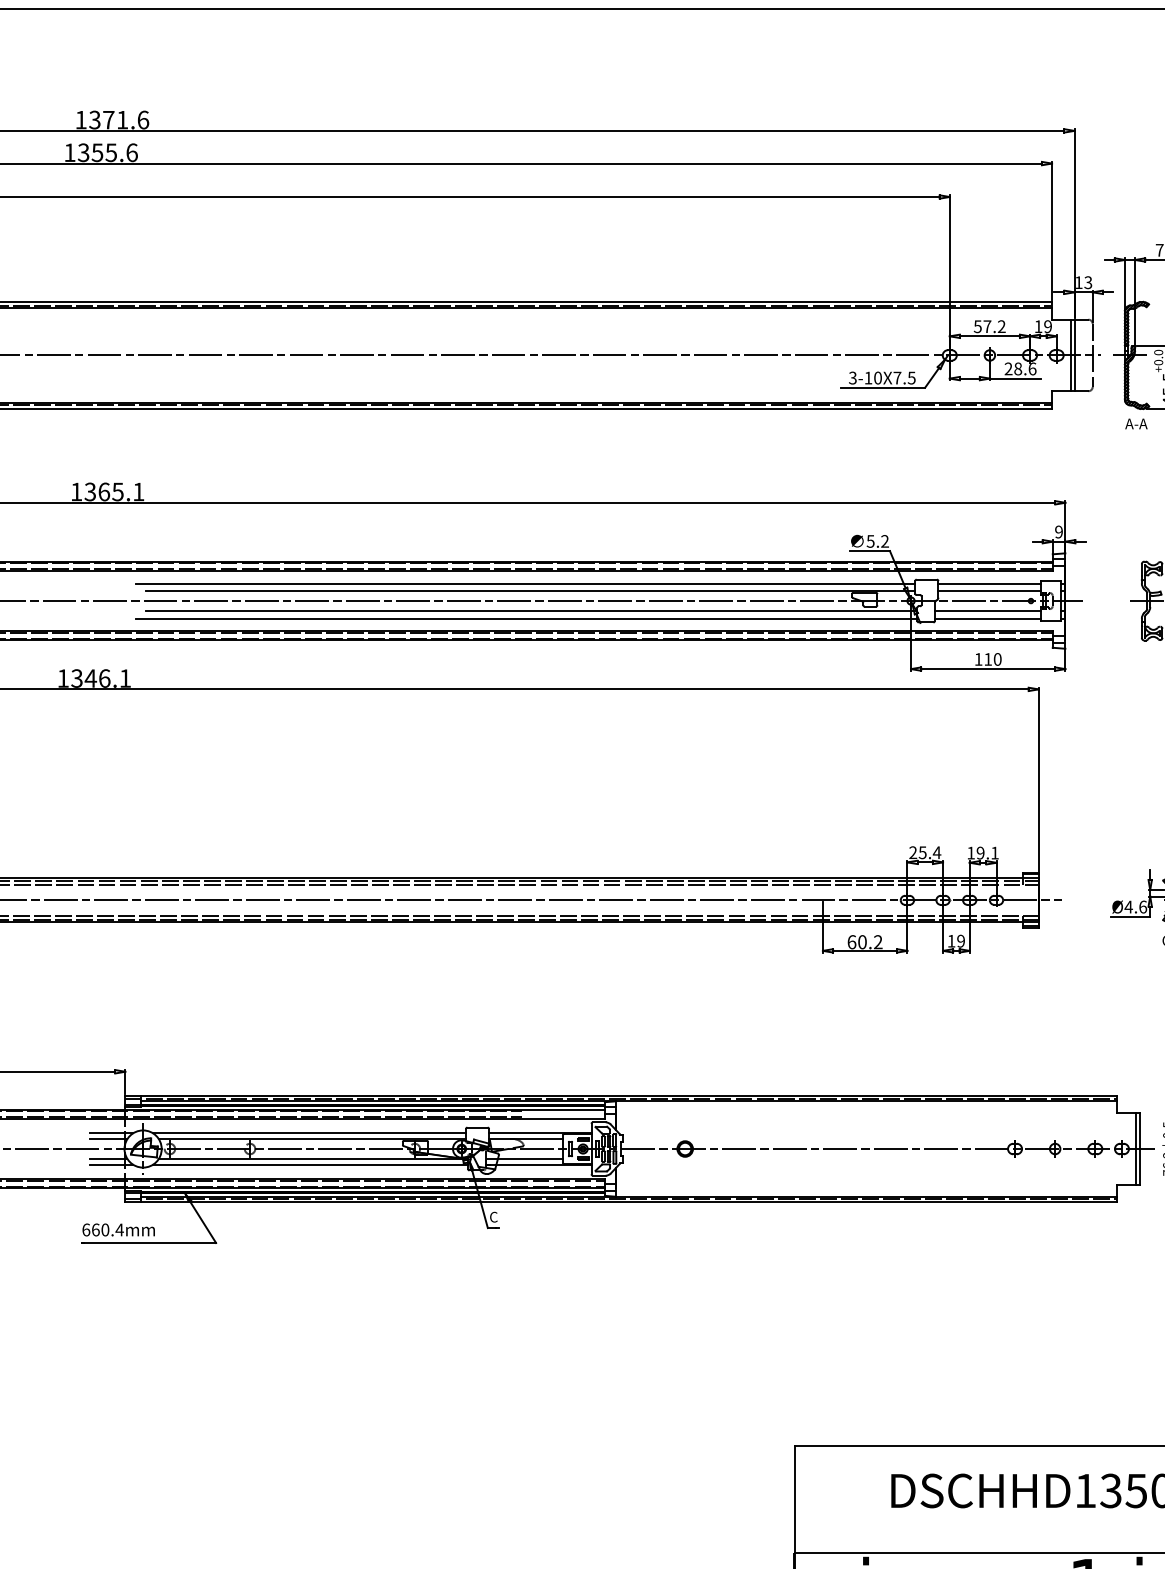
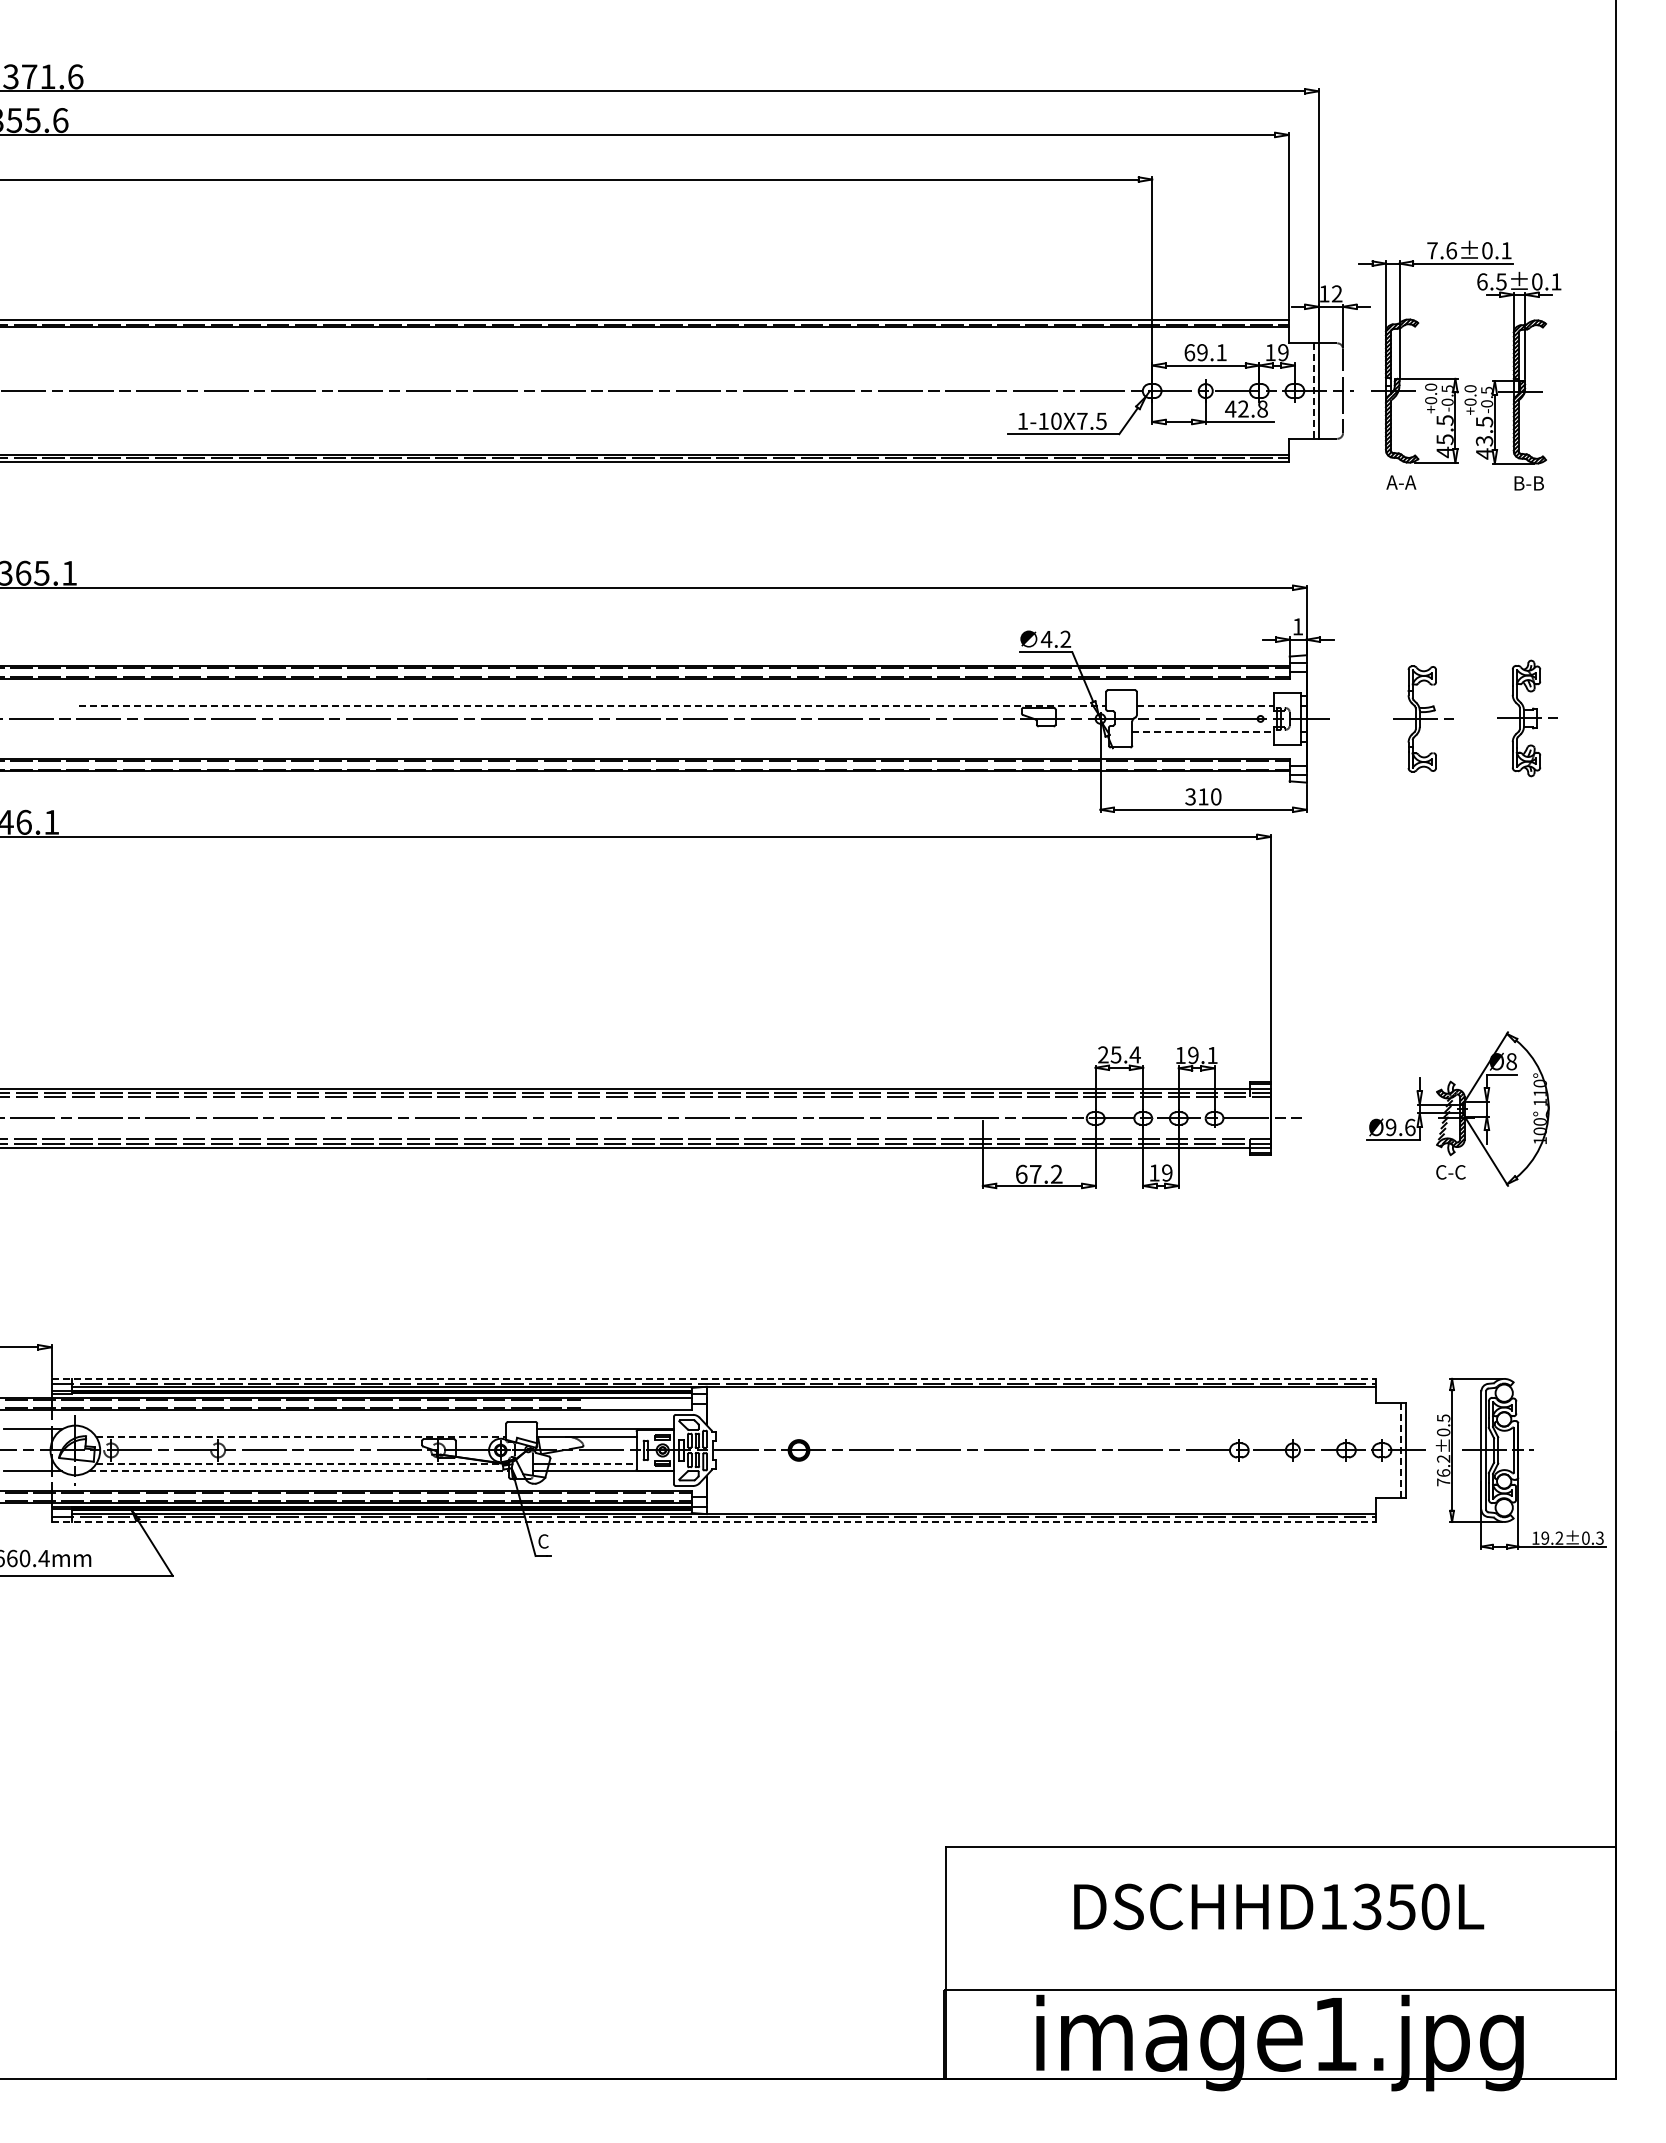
text: (1087, 282) -> (1336, 293), 13 -> 12
text: (989, 326) -> (1205, 352), 57.2 -> 69.1
line: (1071, 355) -> (1314, 391), solid -> dashed
text: (1020, 368) -> (1246, 408), 28.6 -> 42.8
text: (852, 377) -> (1022, 420), 3-10X7.5 -> 1-10X7.5
text: (1058, 531) -> (1297, 626), 9 -> 1
text: (870, 541) -> (1046, 639), 5.2 -> 4.2
line: (526, 583) -> (586, 695), removed
line: (989, 583) -> (1205, 695), removed
line: (530, 590) -> (592, 705), solid -> dashed
line: (989, 590) -> (1205, 705), solid -> dashed
line: (531, 611) -> (593, 732), removed
line: (988, 611) -> (1203, 732), solid -> dashed
line: (526, 618) -> (587, 742), removed
line: (988, 618) -> (1203, 742), removed
text: (978, 659) -> (1190, 796), 110 -> 310
text: (1128, 907) -> (1390, 1127), Ø4.6 -> Ø9.6
text: (862, 941) -> (1035, 1173), 60.2 -> 67.2
line: (621, 1095) -> (714, 1379), solid -> dashed
line: (309, 1133) -> (297, 1429), removed
line: (108, 1139) -> (28, 1437), removed
line: (312, 1139) -> (301, 1437), solid -> dashed
line: (1136, 1149) -> (1401, 1450), solid -> dashed
line: (108, 1158) -> (28, 1463), removed
line: (314, 1158) -> (303, 1463), solid -> dashed
line: (530, 1158) -> (592, 1463), solid -> dashed
line: (311, 1164) -> (299, 1471), solid -> dashed
line: (621, 1202) -> (714, 1521), solid -> dashed

